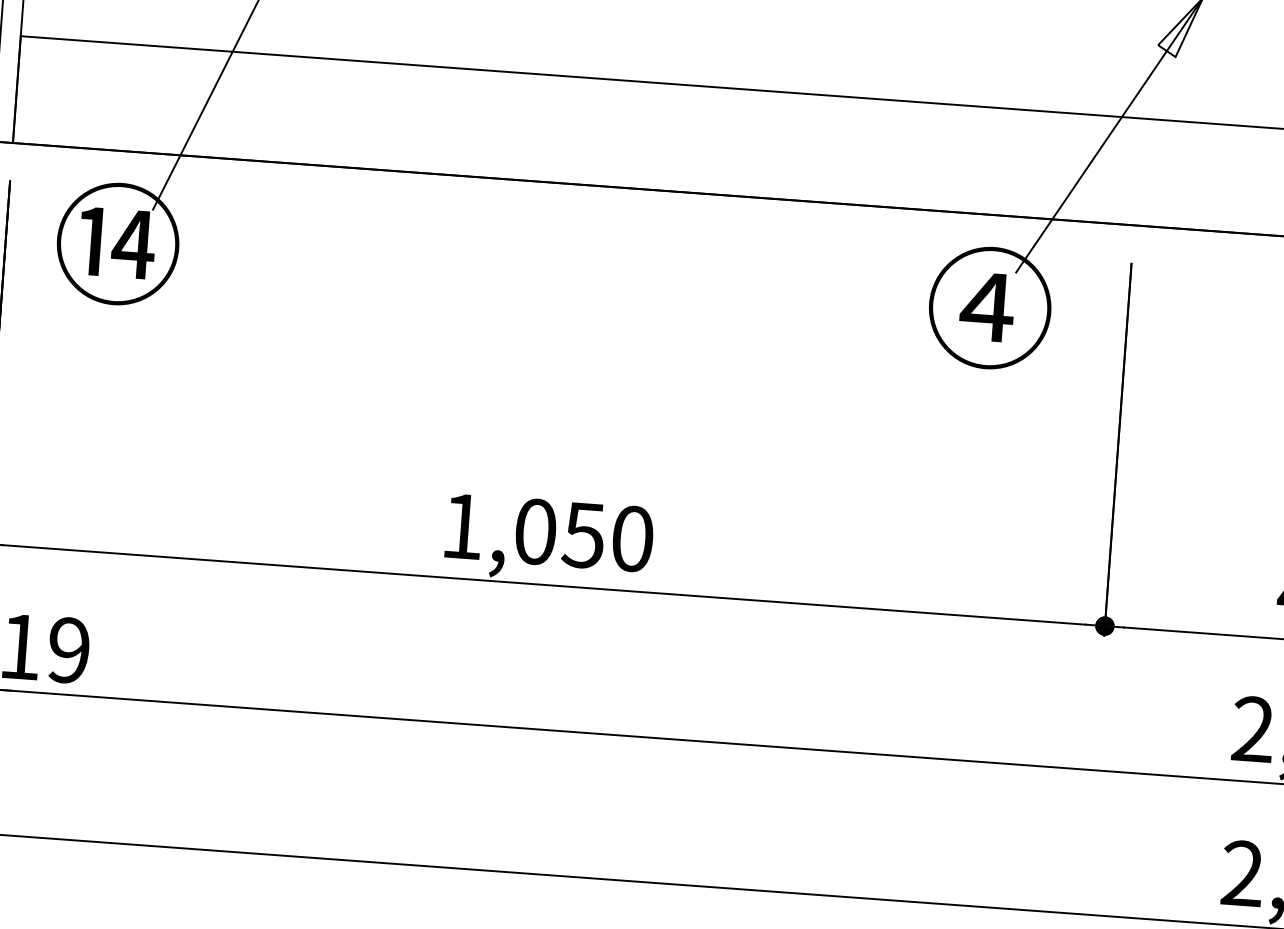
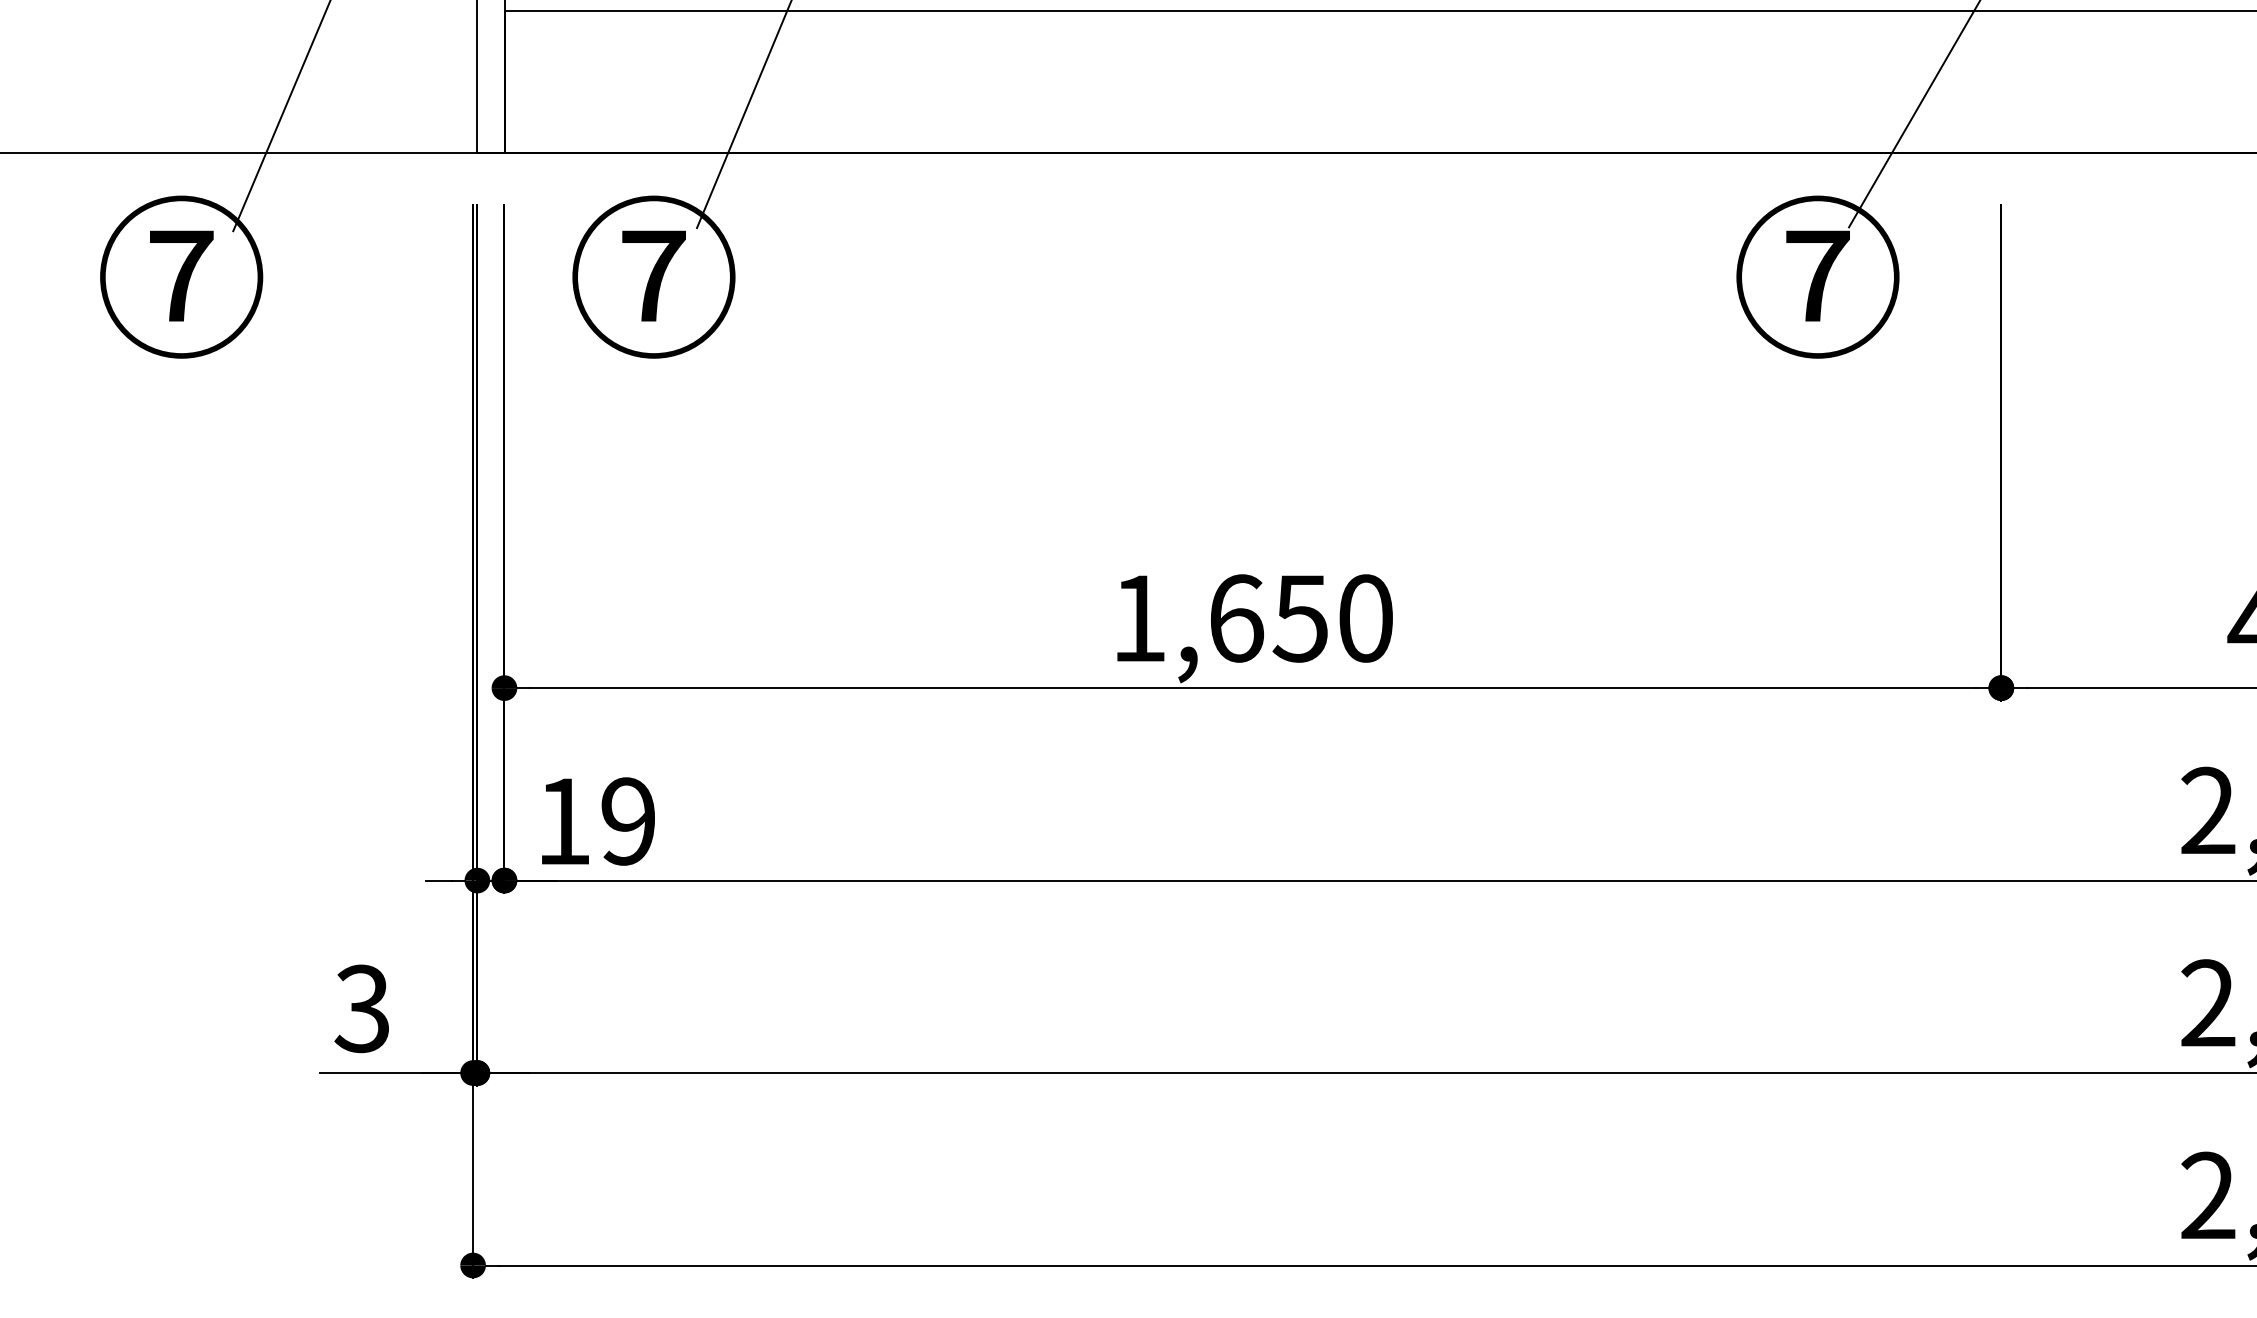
text: (117, 242) -> (652, 275), ⑭ -> ⑦
text: (986, 306) -> (1813, 275), ④ -> ⑦
text: (536, 531) -> (1237, 618), 1,050 -> 1,650

